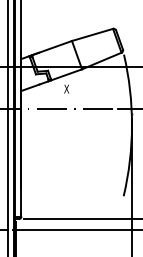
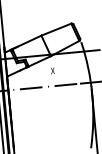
text: (66, 88) -> (52, 70), moved

